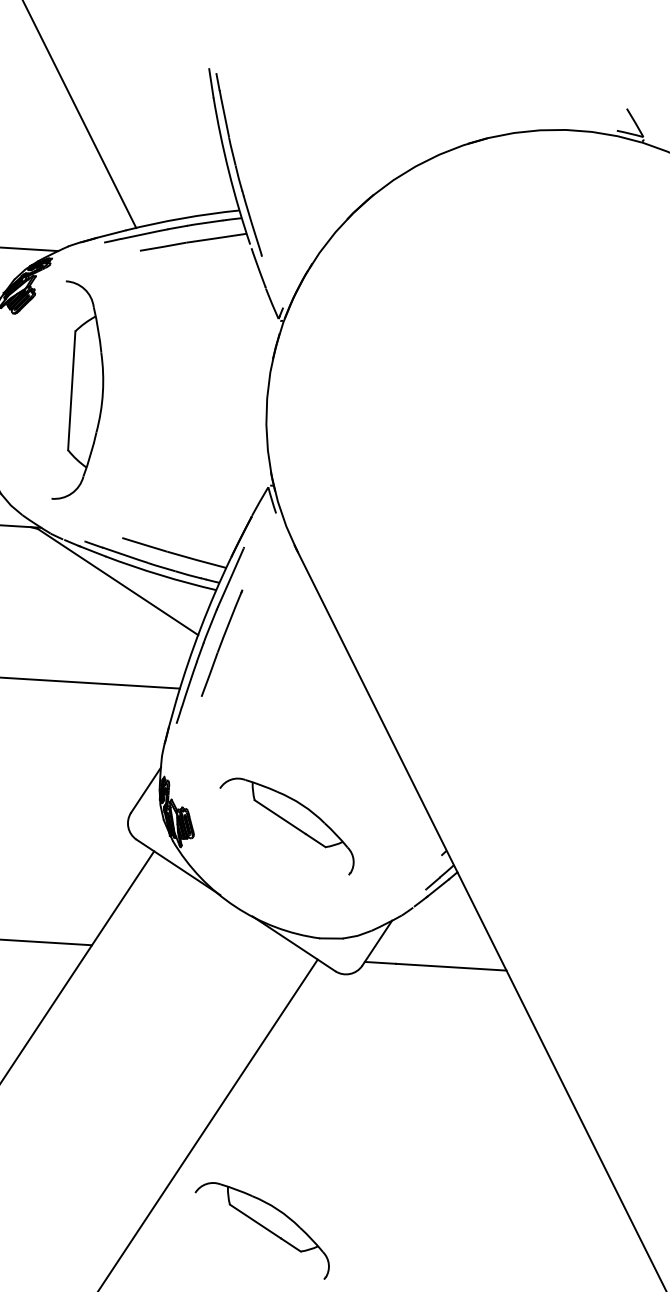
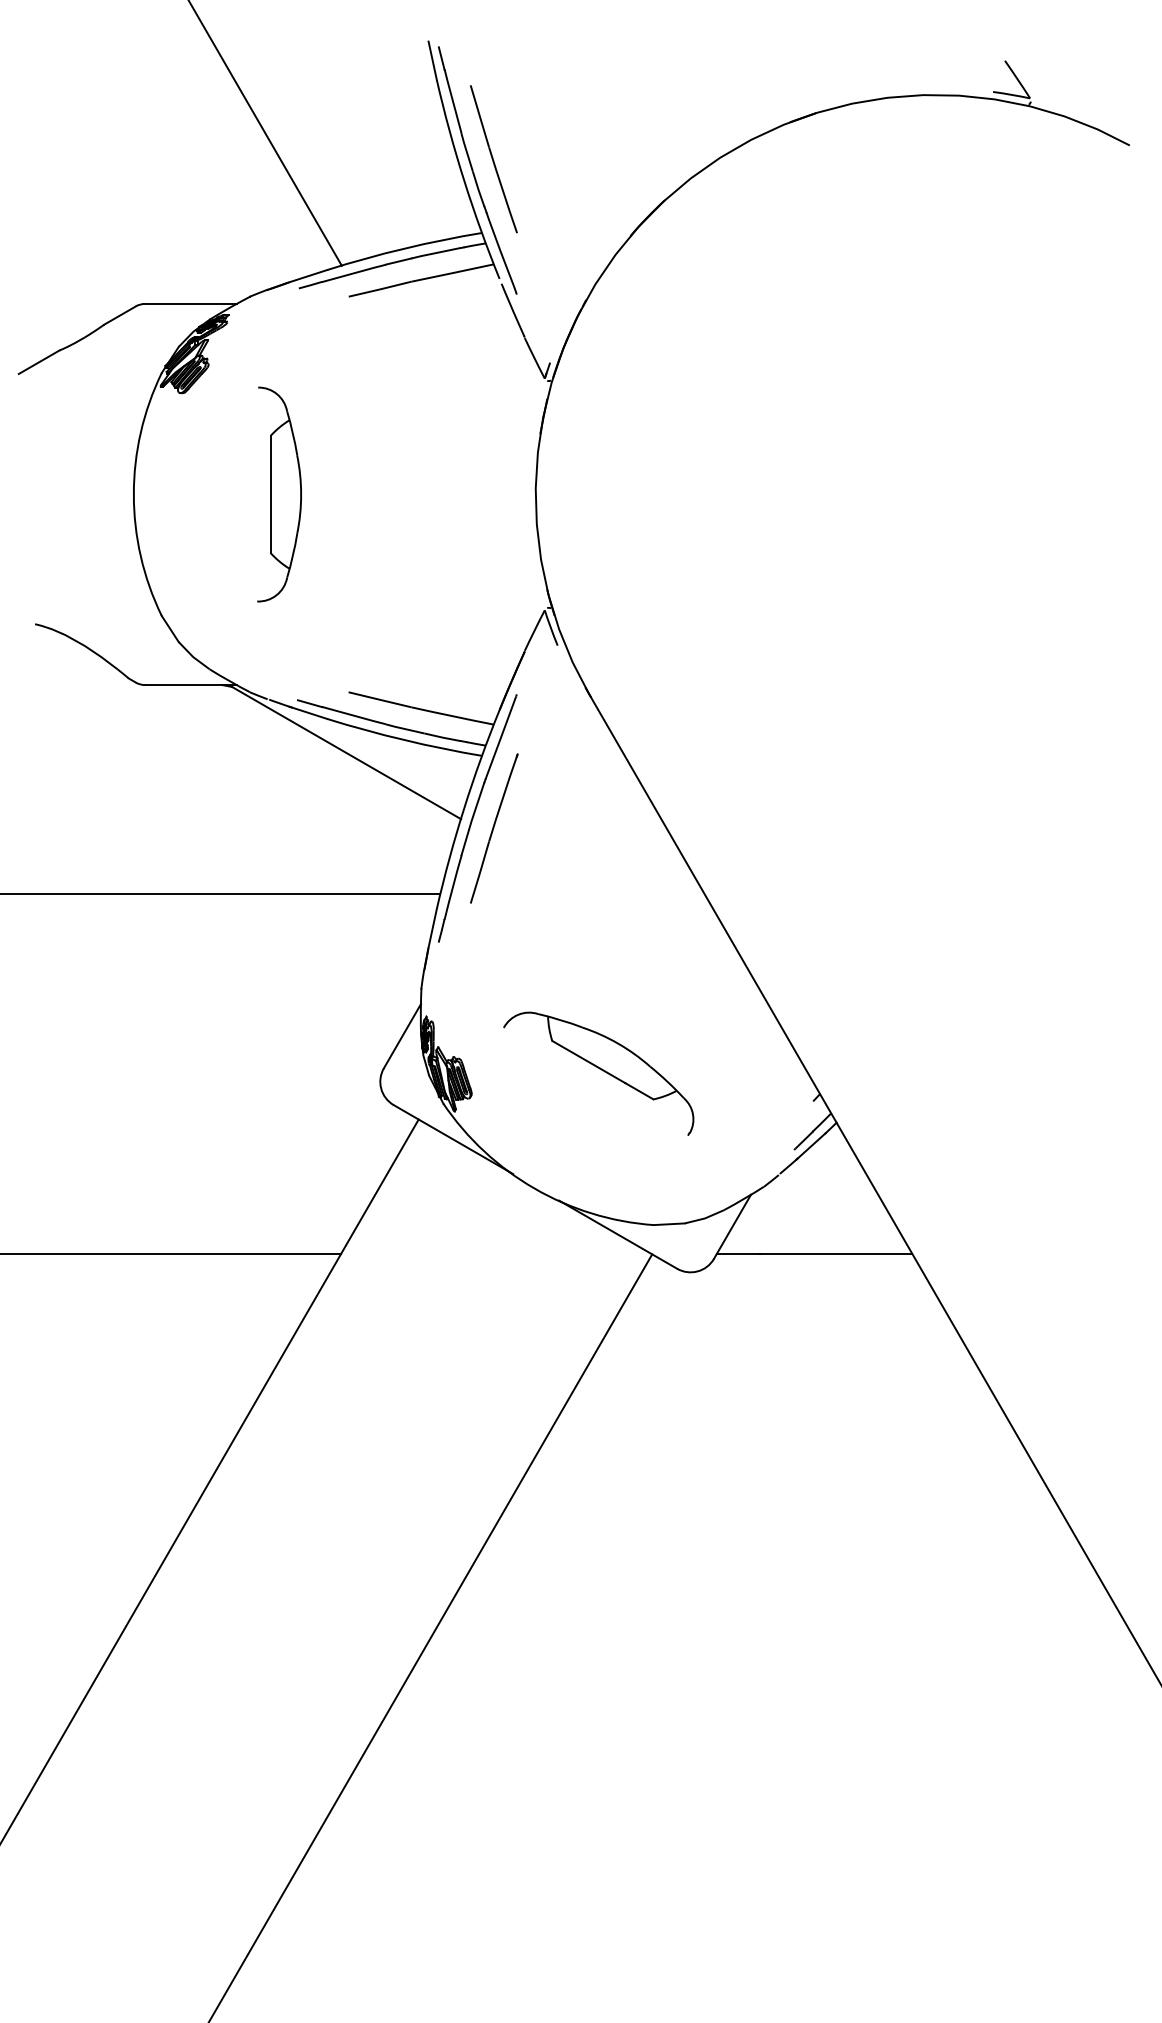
part: (251, 157) -> (493, 159), added
part: (80, 391) -> (279, 494), size x0.71
part: (262, 1230) -> (598, 1630), removed

